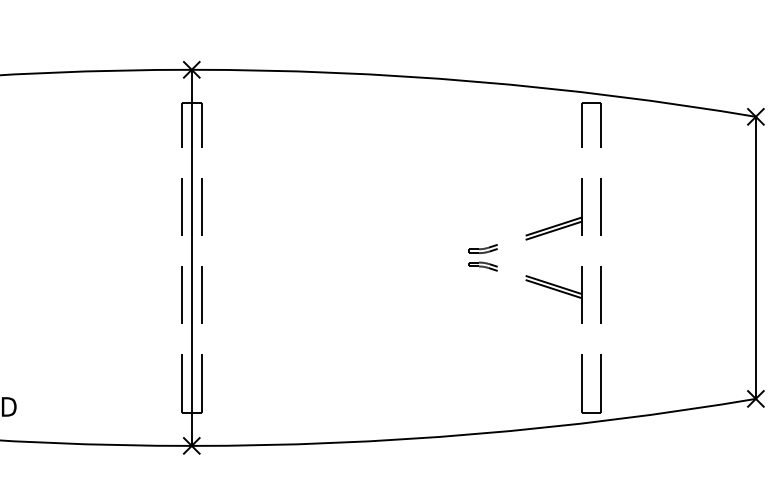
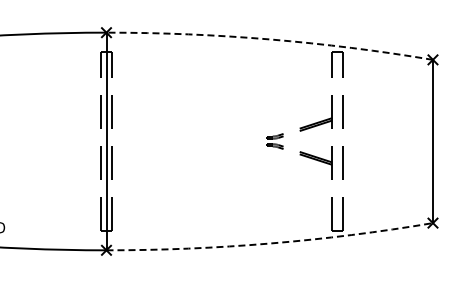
arc: (475, 81) -> (270, 39), solid -> dashed
arc: (475, 434) -> (270, 243), solid -> dashed

